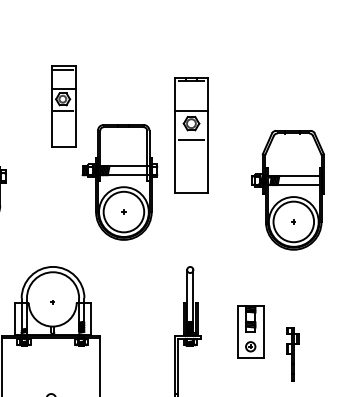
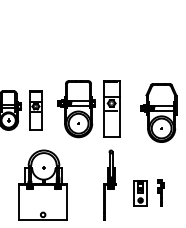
part: (62, 107) -> (35, 110), moved
part: (191, 133) -> (111, 108), moved
part: (250, 332) -> (140, 193), moved

